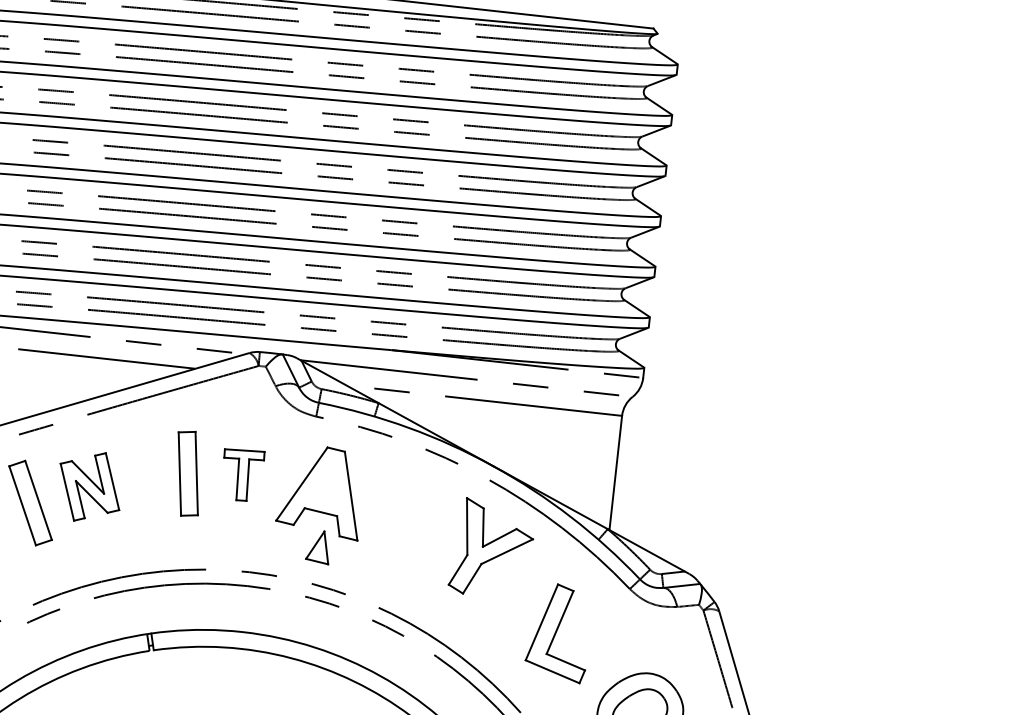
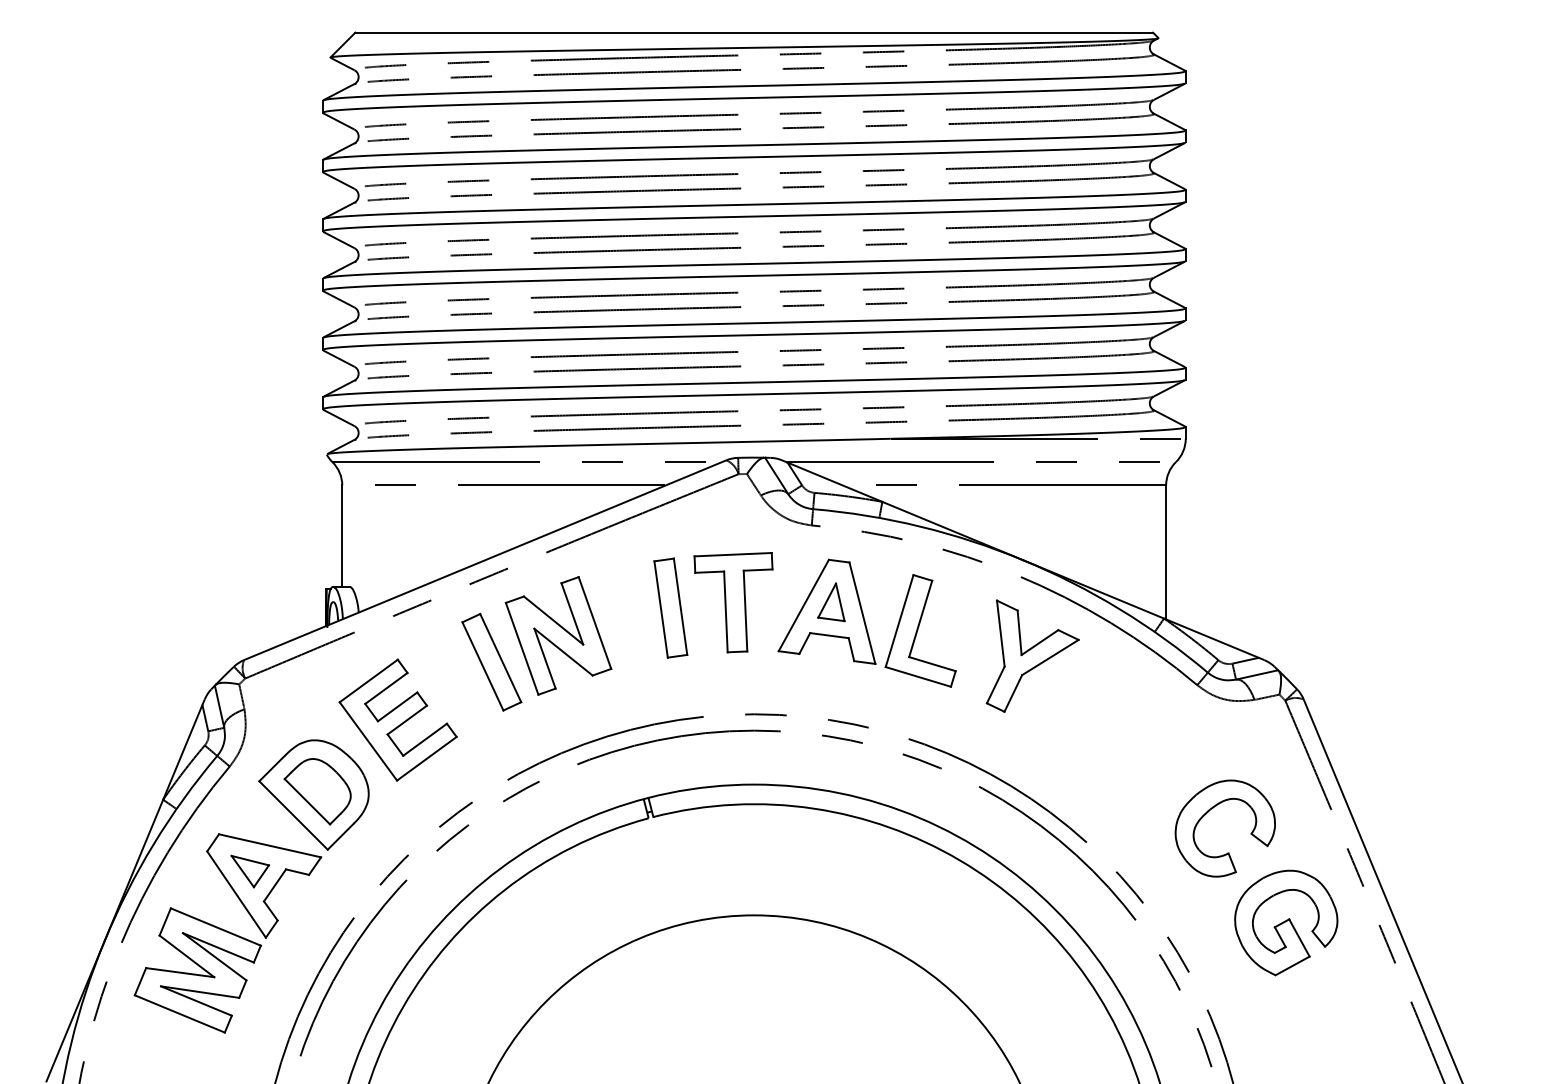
part: (242, 474) -> (733, 602), size x1.67
part: (89, 486) -> (558, 635), size x1.43
part: (318, 547) -> (831, 602), moved
part: (558, 632) -> (920, 630), moved

